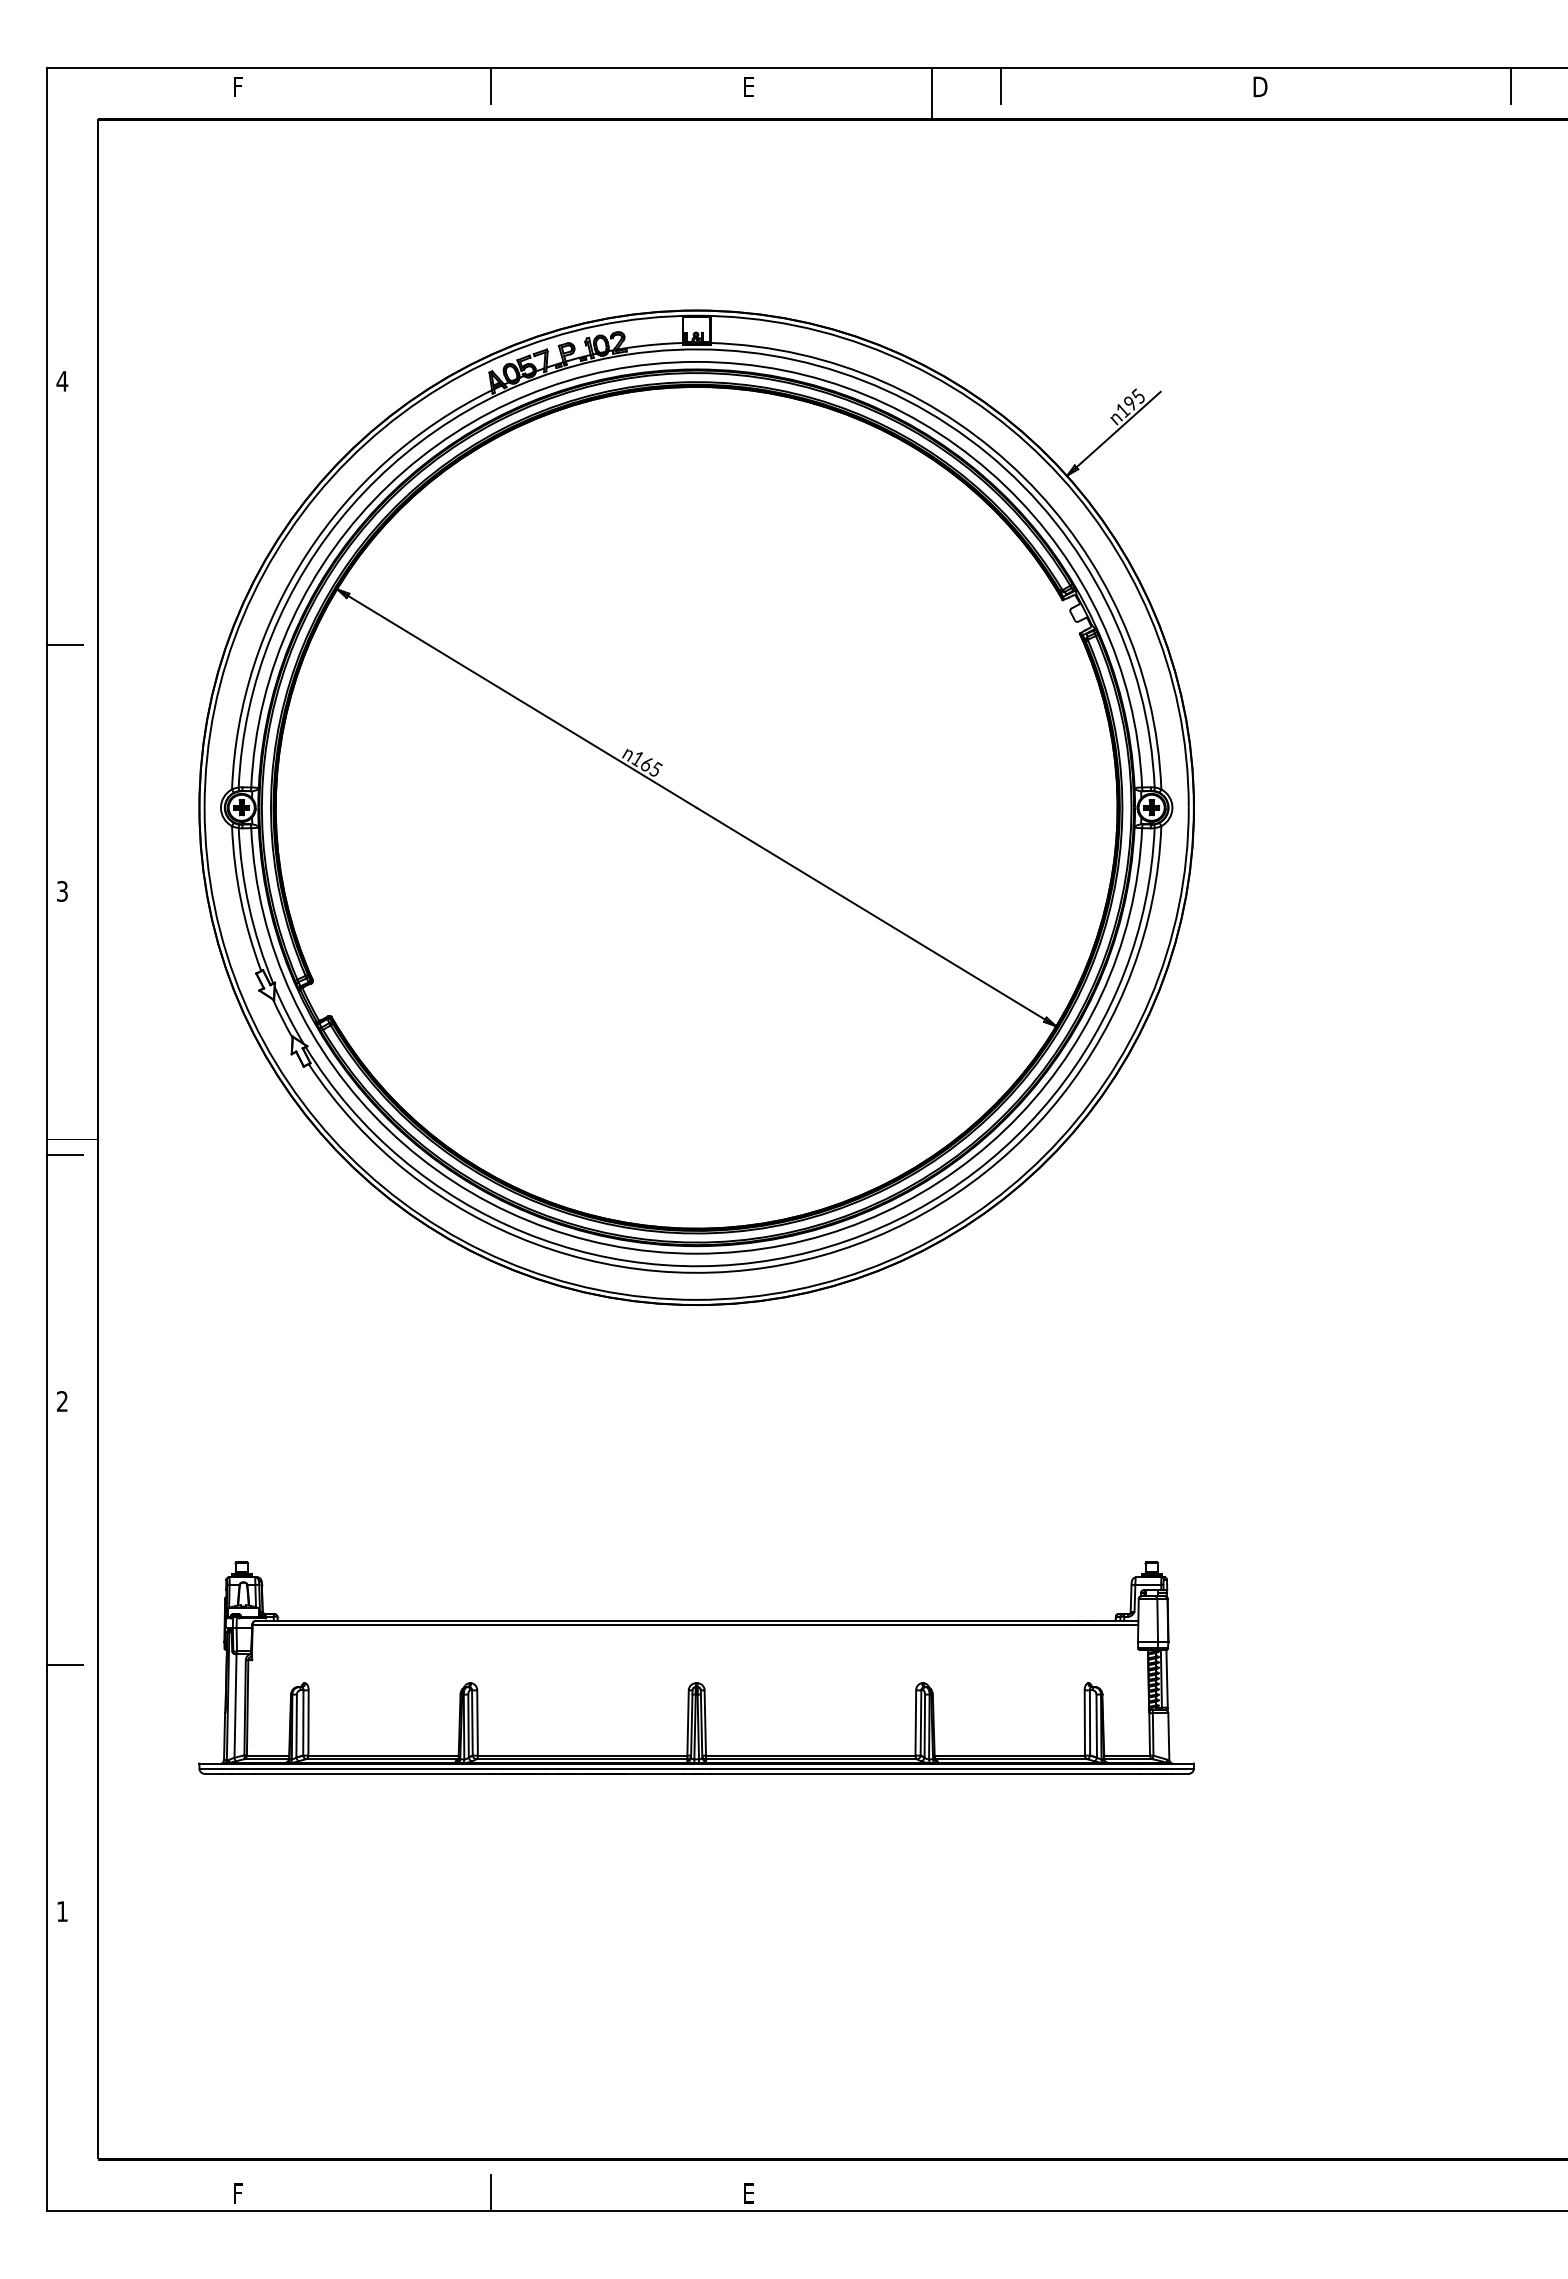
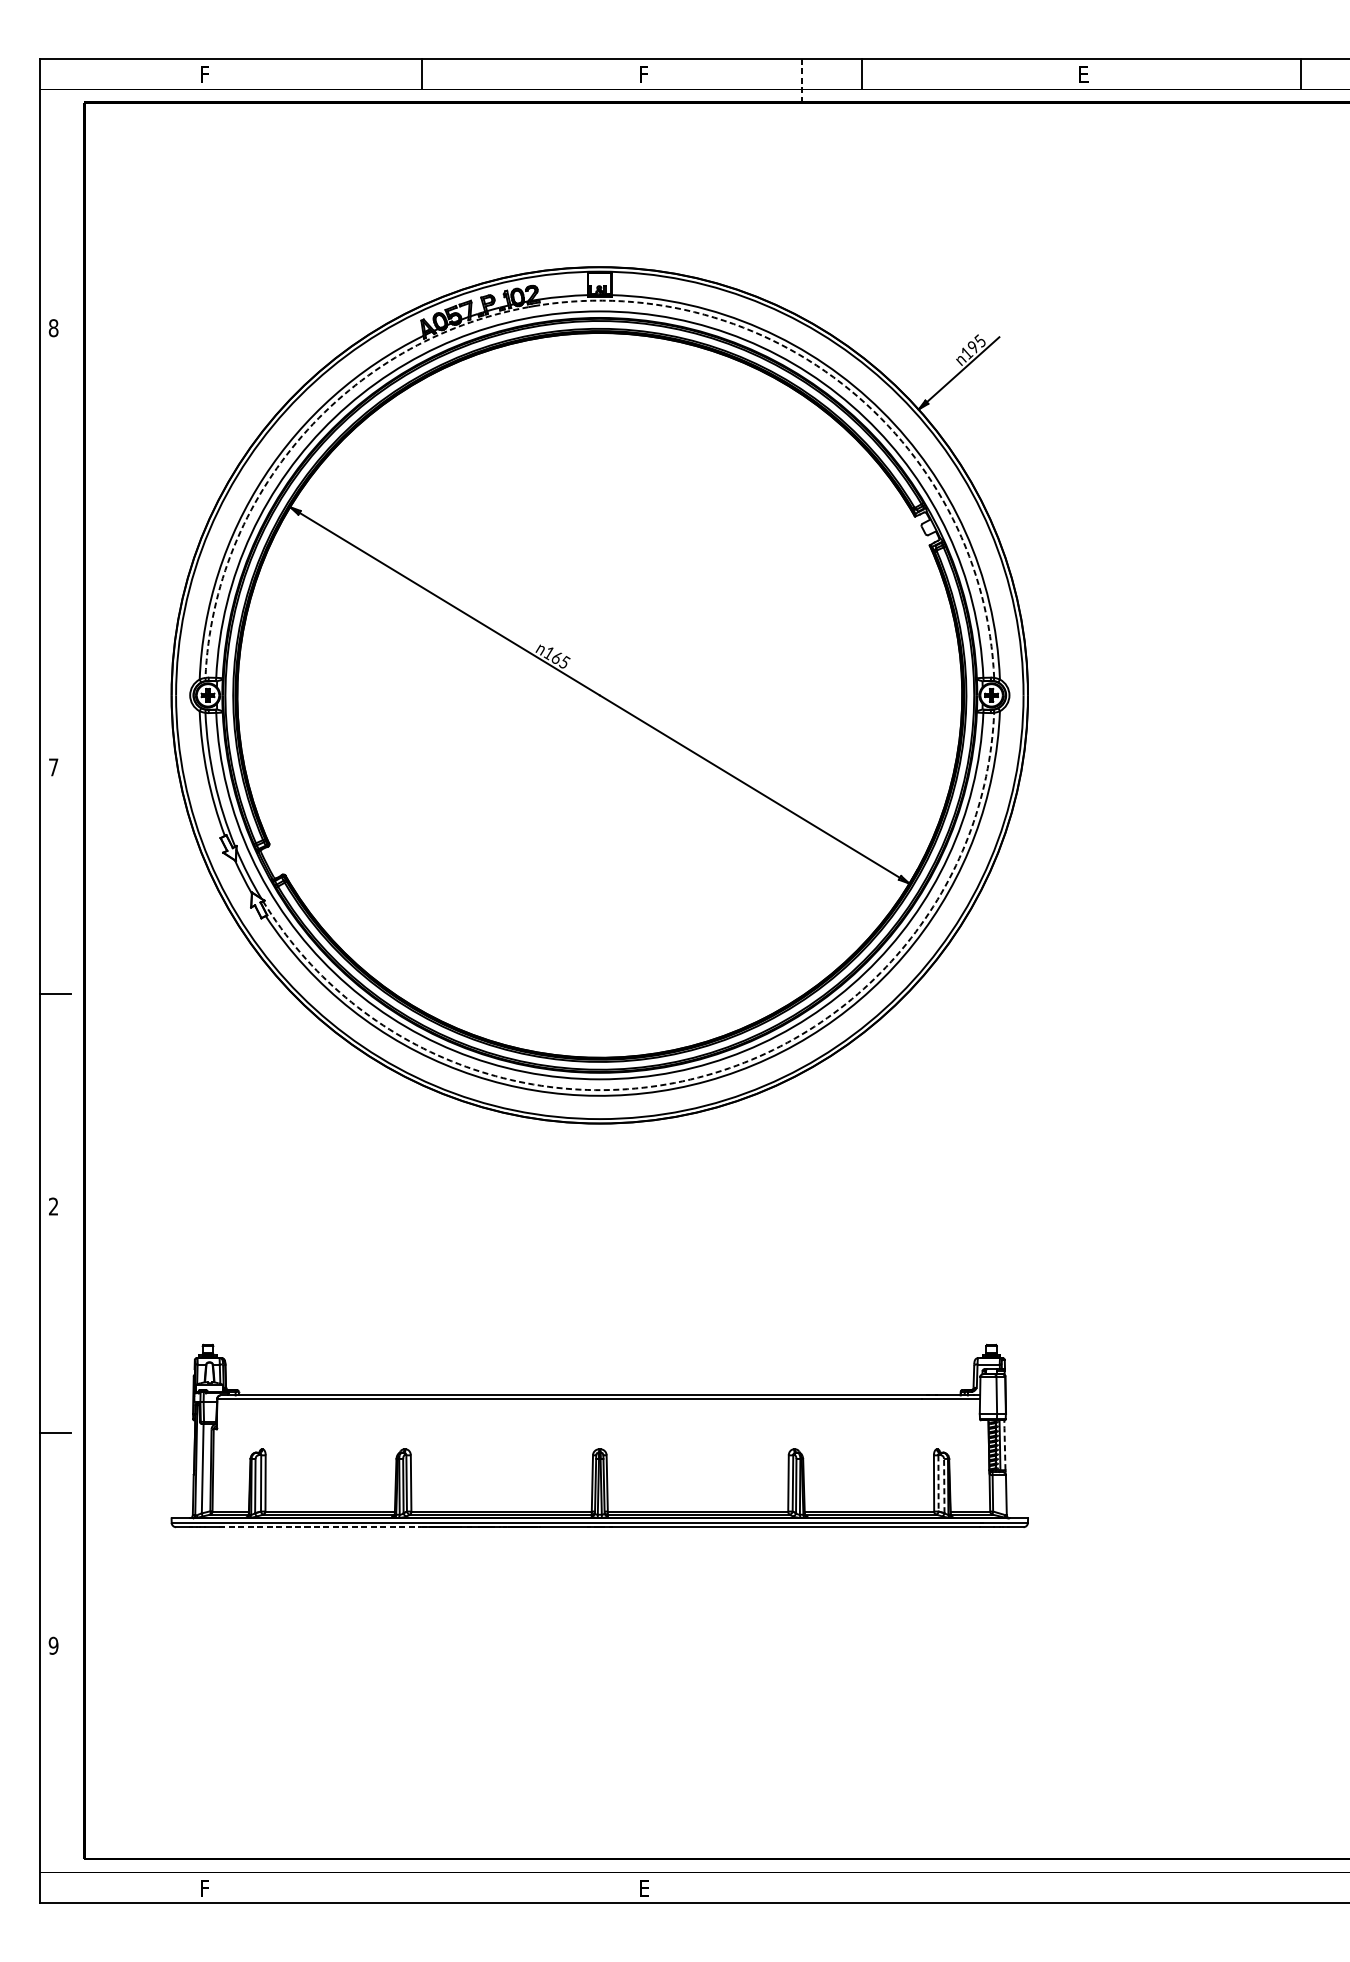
text: (749, 86) -> (645, 74), E -> F
text: (1260, 86) -> (1085, 74), D -> E
line: (931, 93) -> (802, 80), solid -> dashed
text: (62, 380) -> (53, 327), 4 -> 8
arc: (987, 453) -> (850, 390), solid -> dashed
arc: (351, 506) -> (302, 435), solid -> dashed
line: (64, 644) -> (55, 554), removed
text: (62, 891) -> (53, 767), 3 -> 7
arc: (811, 1251) -> (698, 1077), solid -> dashed
line: (1167, 1678) -> (1005, 1445), solid -> dashed
line: (1090, 1722) -> (938, 1483), solid -> dashed
line: (1096, 1725) -> (944, 1485), solid -> dashed
line: (372, 1773) -> (320, 1526), solid -> dashed
text: (62, 1911) -> (53, 1645), 1 -> 9
line: (490, 2192) -> (422, 1887), removed

